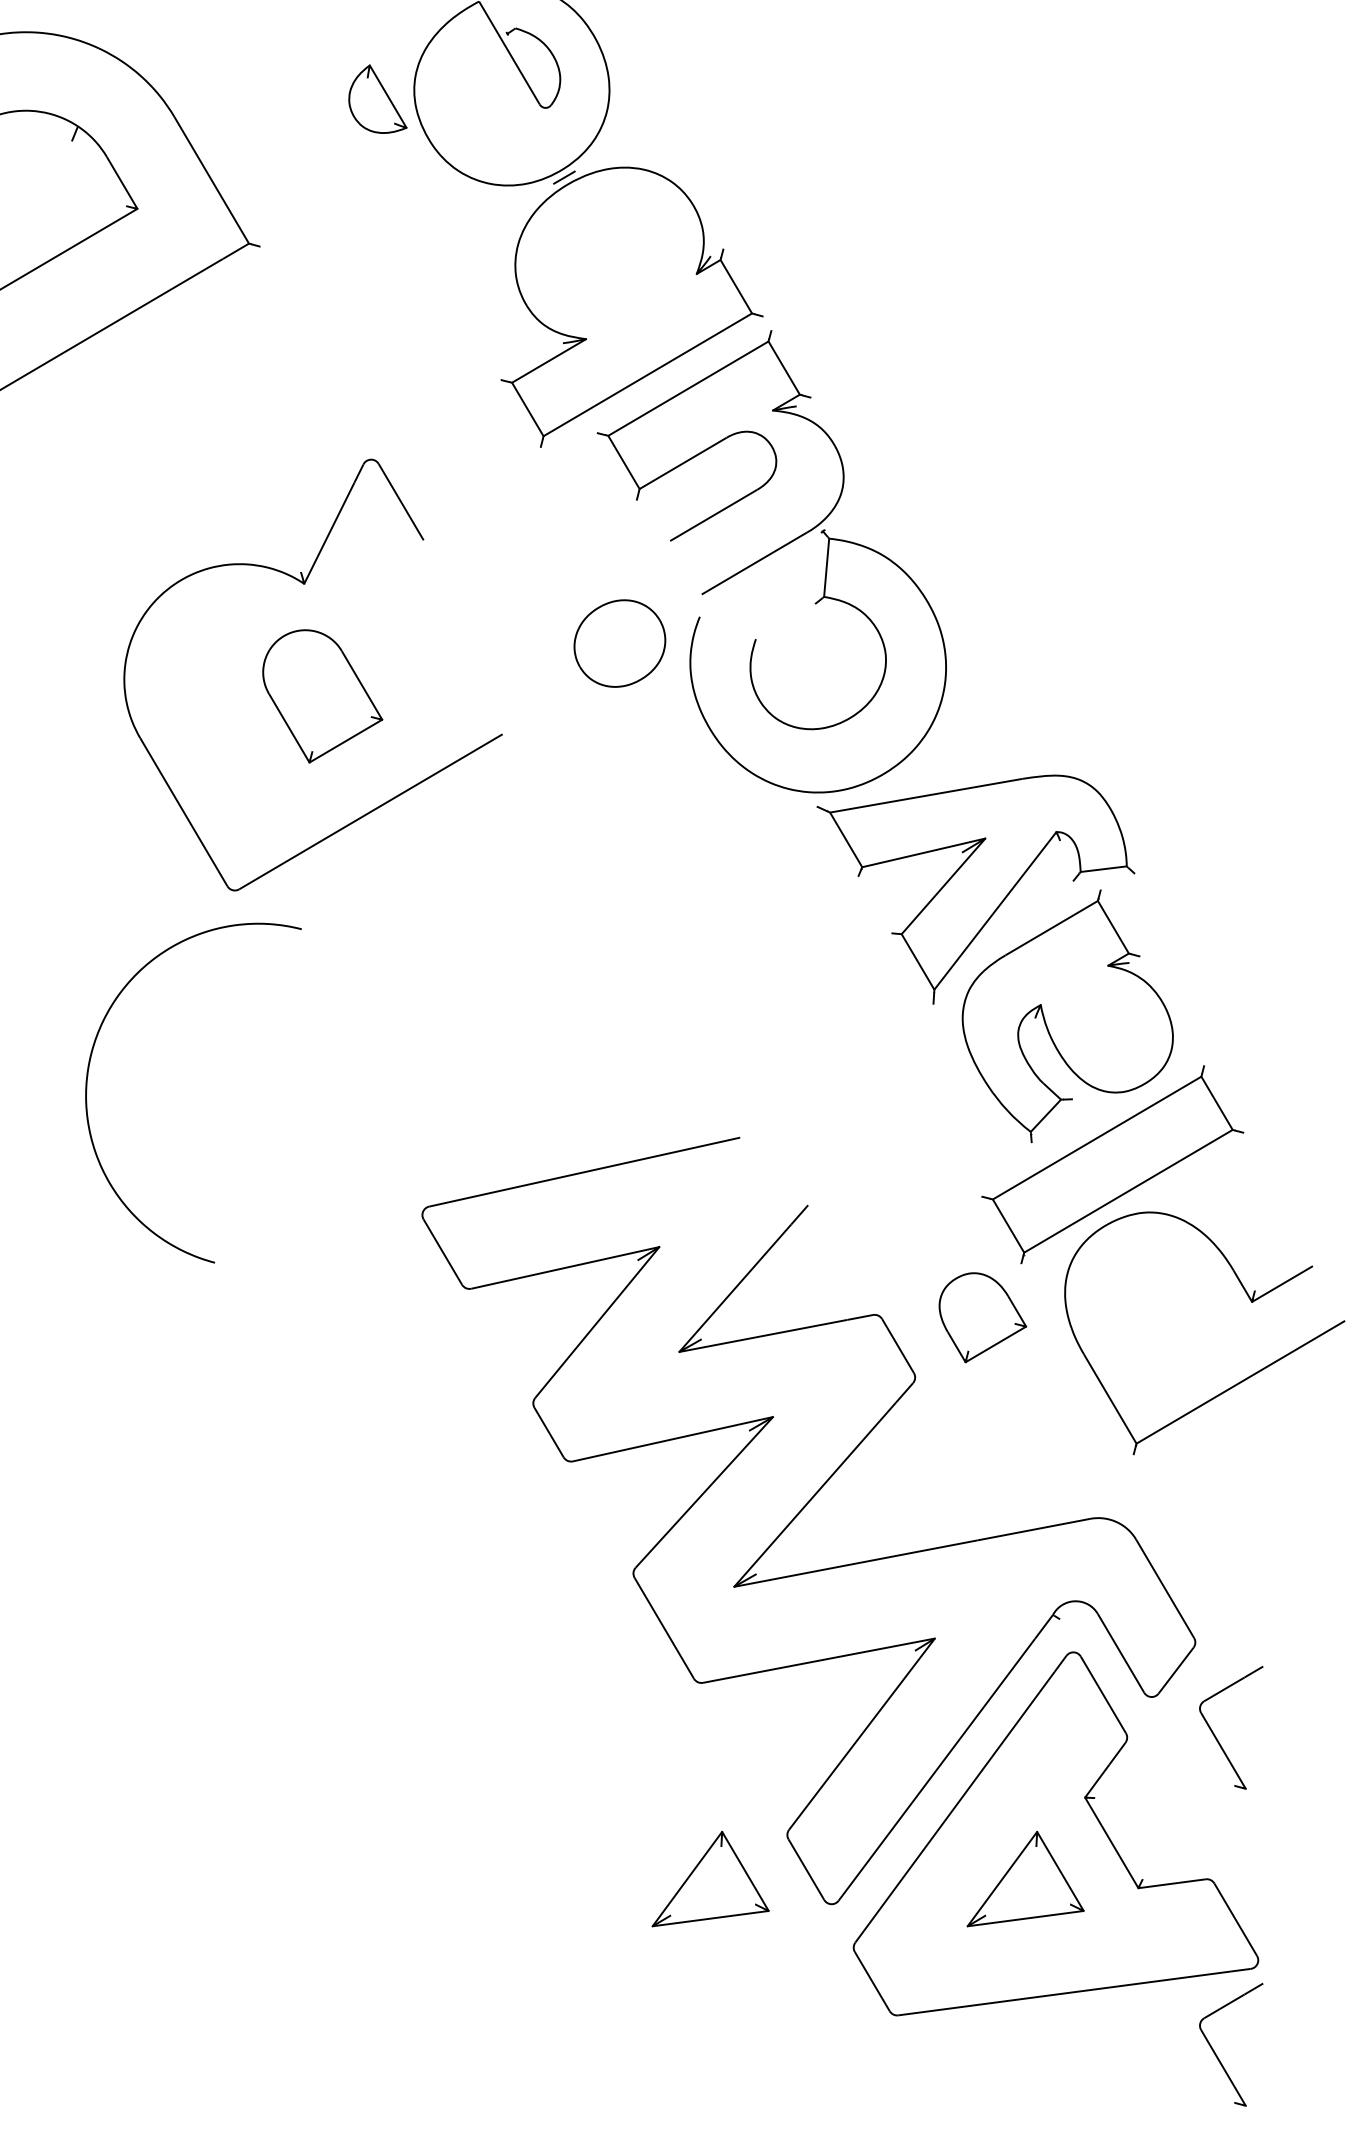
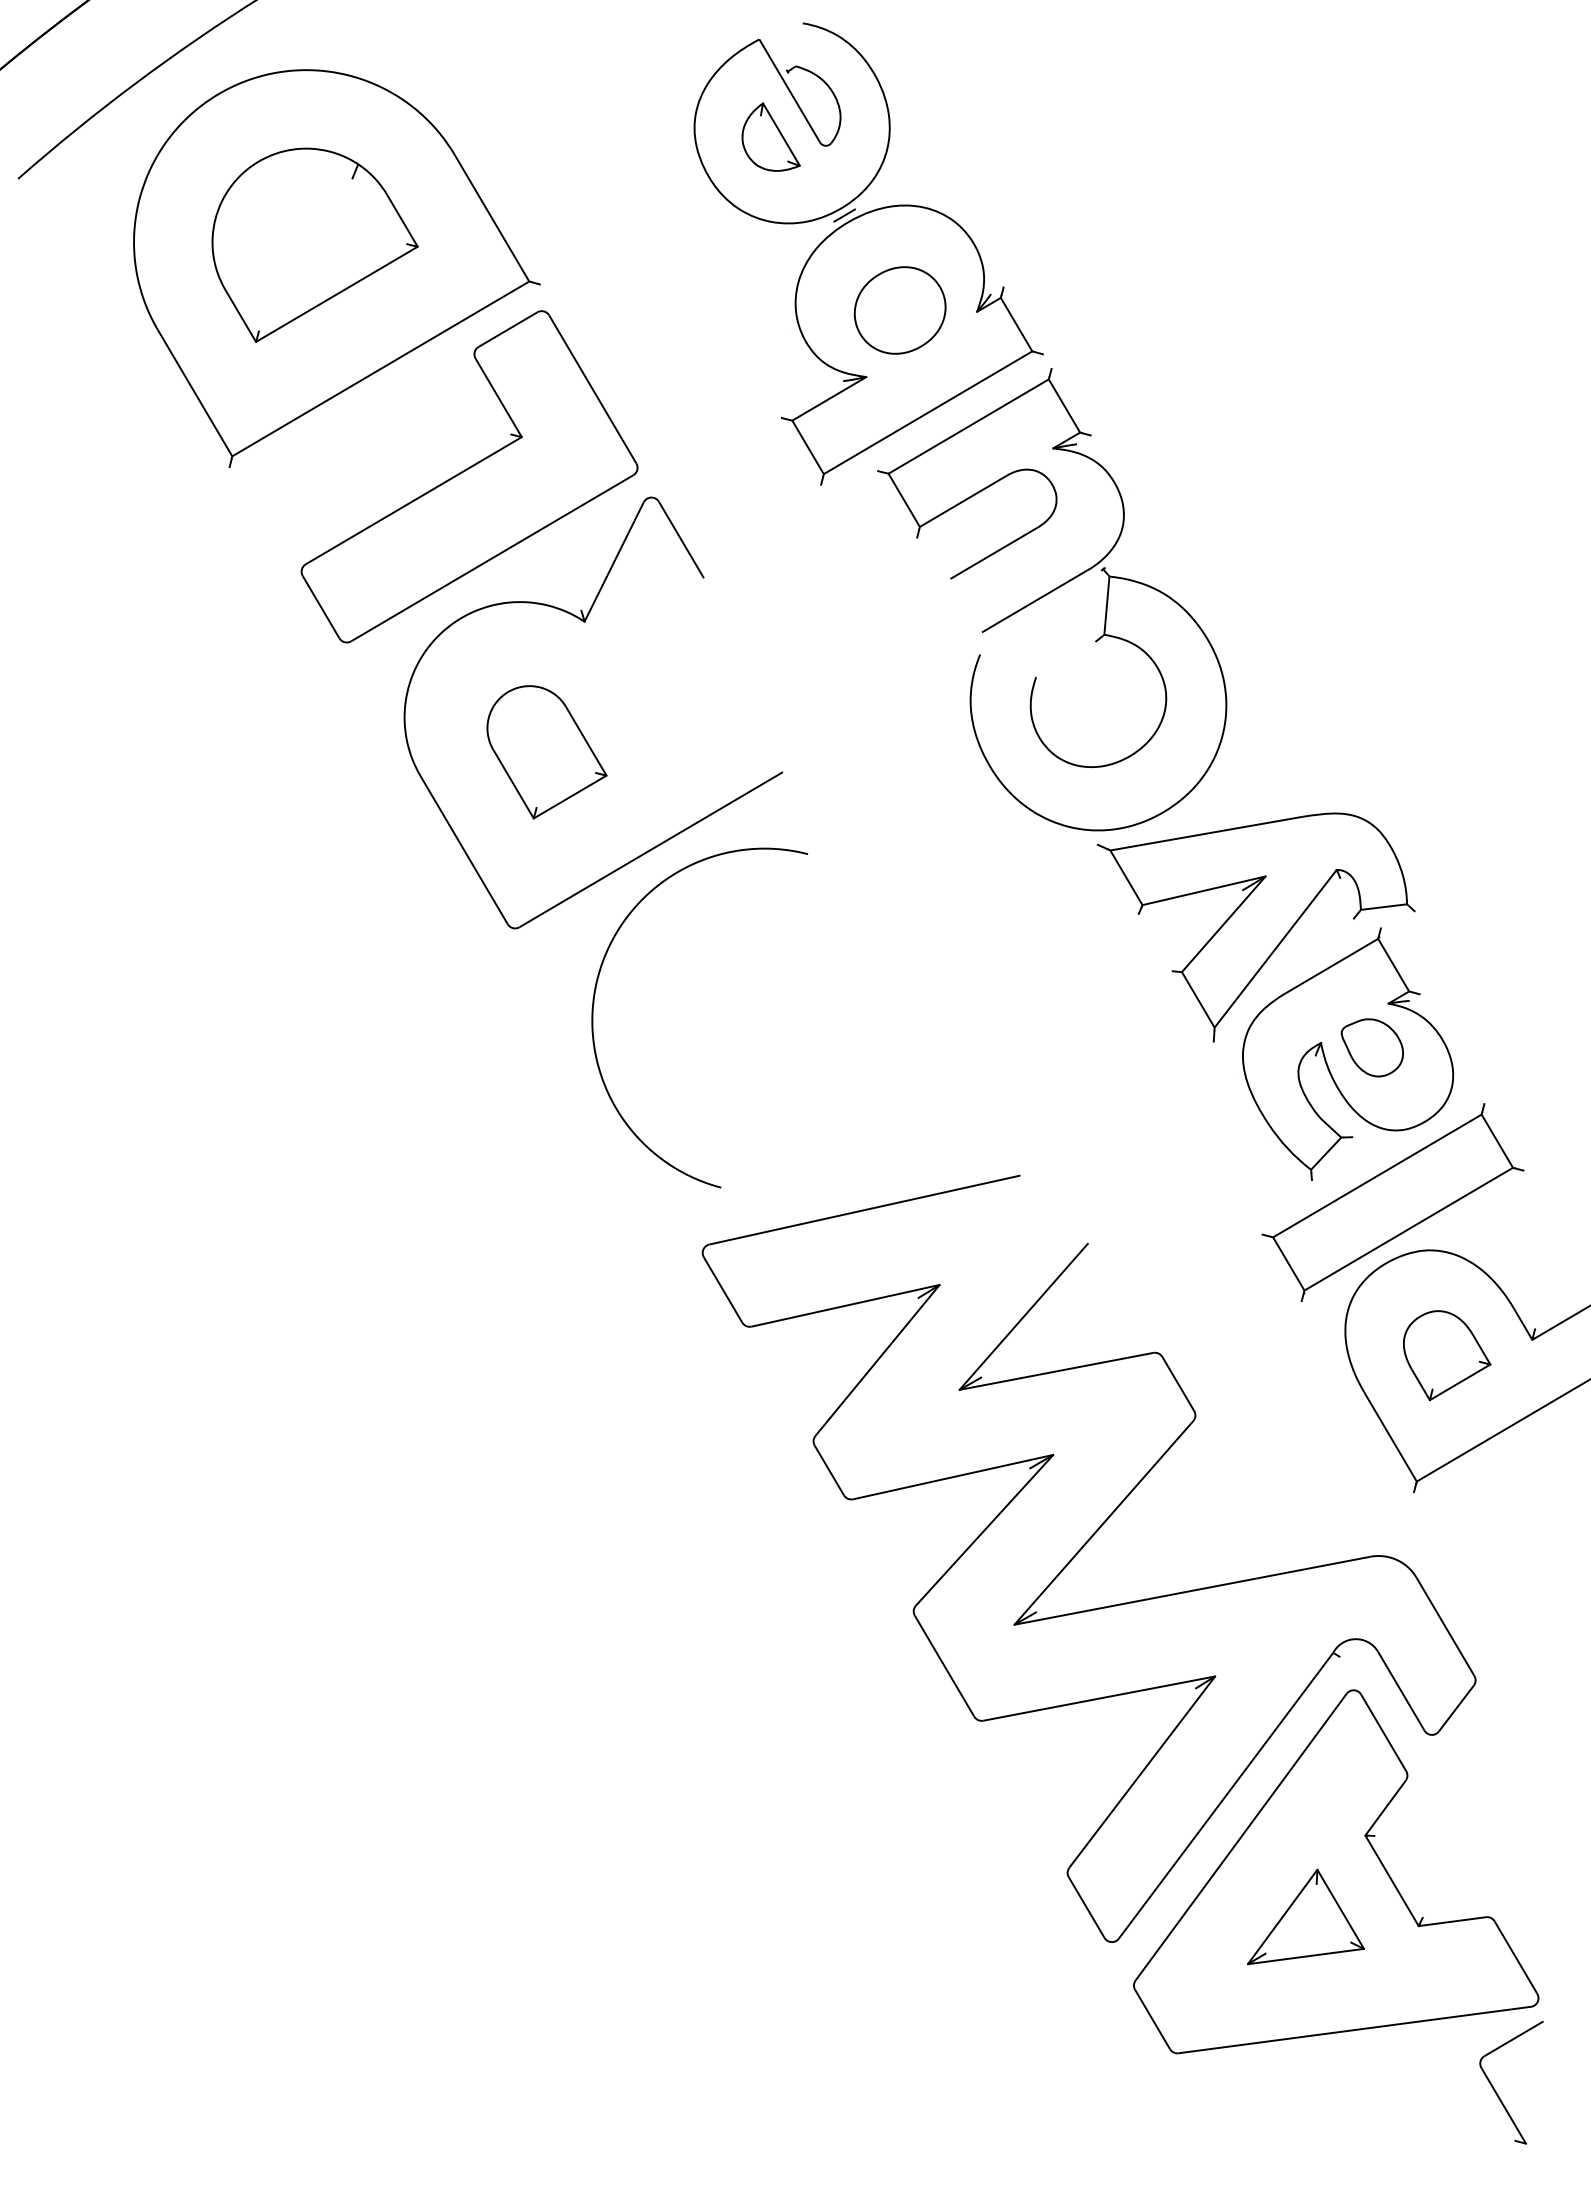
part: (377, 98) -> (770, 136), moved
part: (189, 438) -> (469, 476), added
part: (619, 643) -> (899, 310), moved
part: (322, 696) -> (546, 752), moved
part: (1091, 1009) -> (1371, 1047), added
part: (88, 1078) -> (594, 1003), moved
part: (983, 1317) -> (1447, 1355), moved
part: (1215, 1734) -> (1495, 1772), removed
part: (710, 1878) -> (990, 1916), removed

